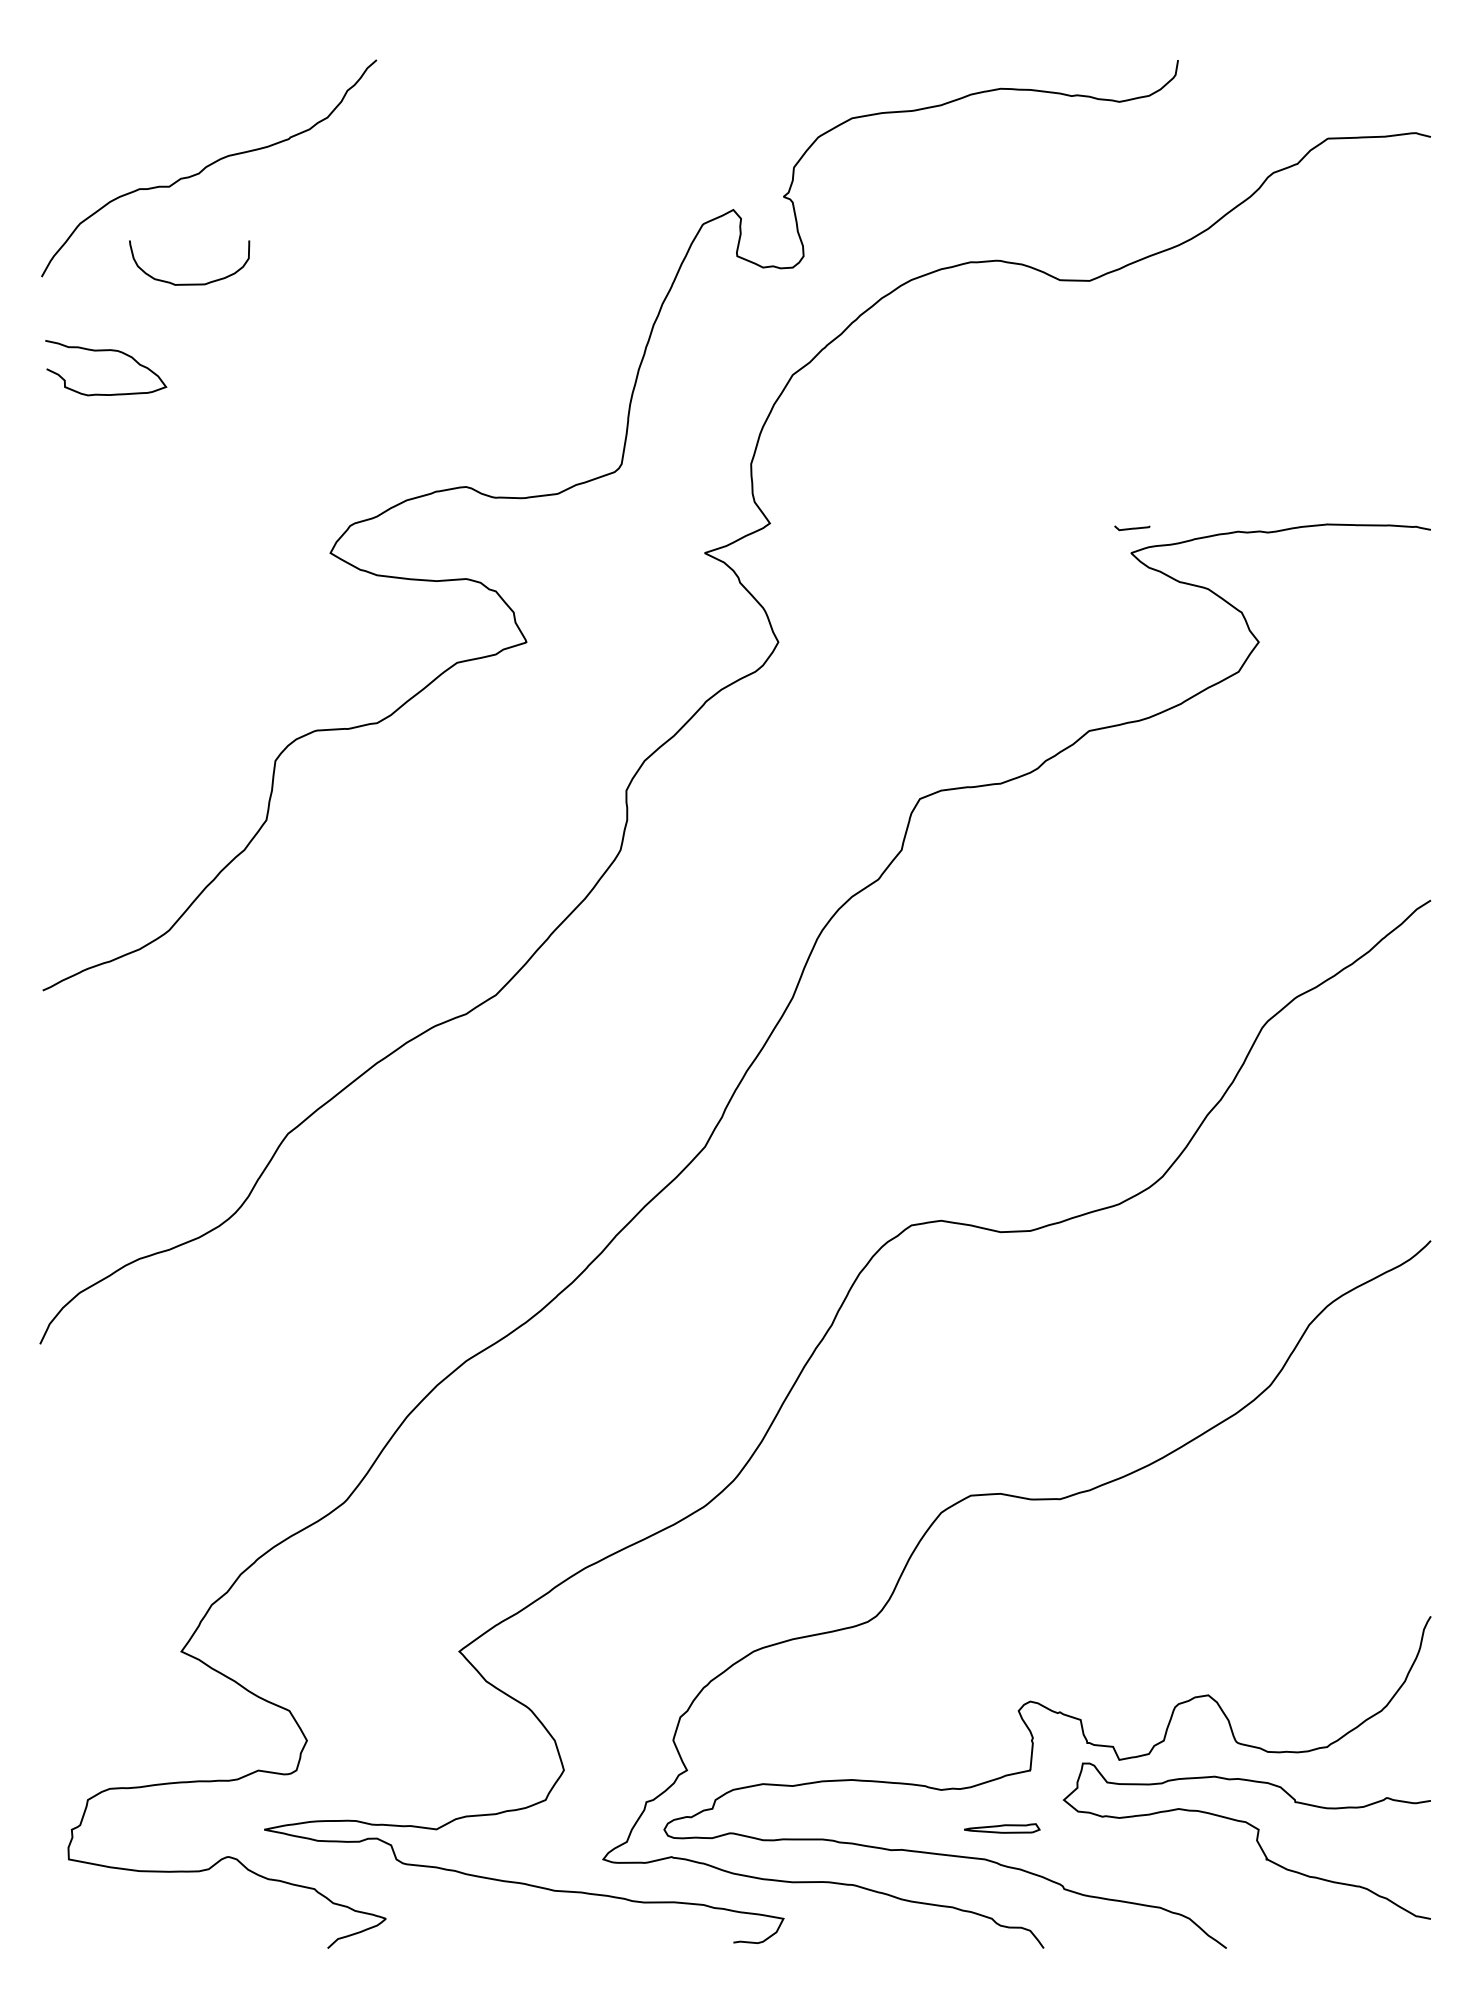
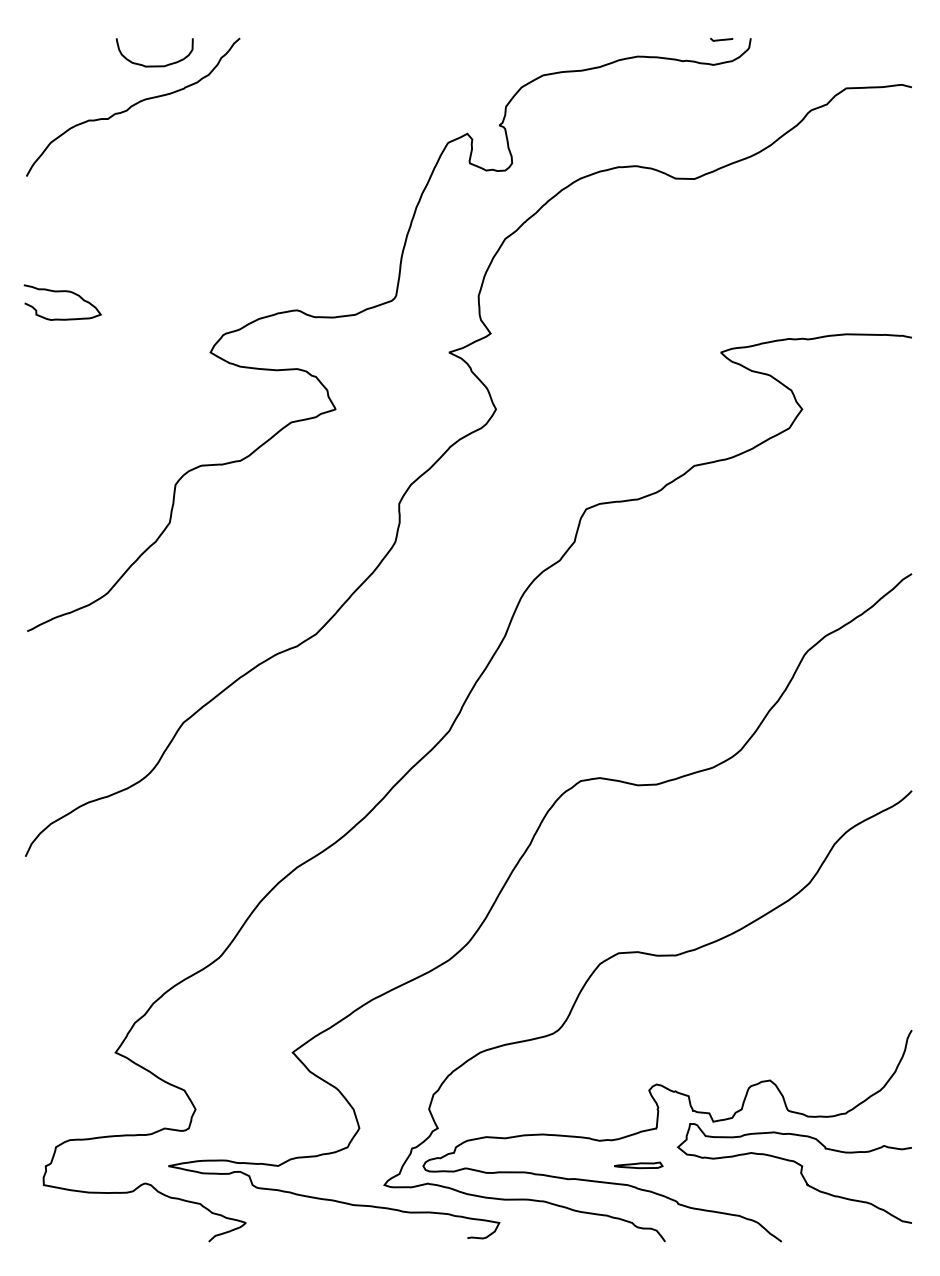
curve: (189, 283) -> (154, 65), moved
curve: (105, 352) -> (62, 292), moved
curve: (1132, 527) -> (721, 39), moved

